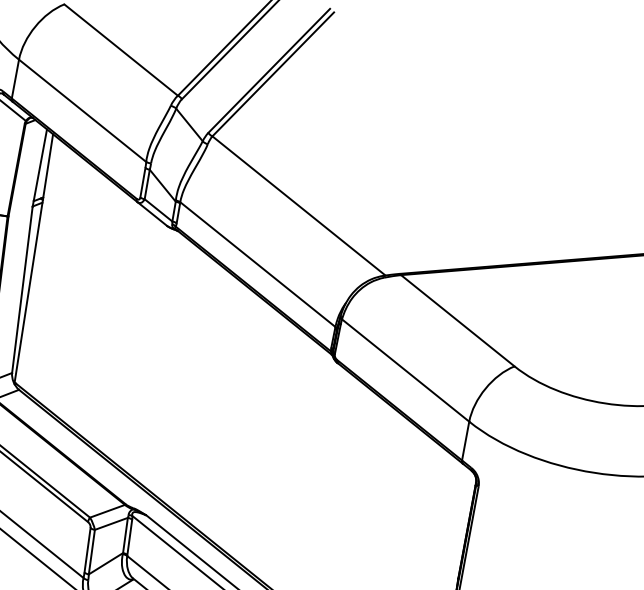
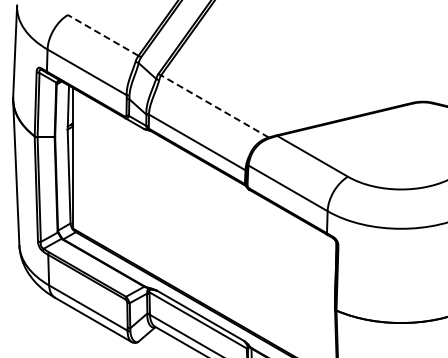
line: (121, 50) -> (103, 35), solid -> dashed
line: (298, 205) -> (214, 106), solid -> dashed

